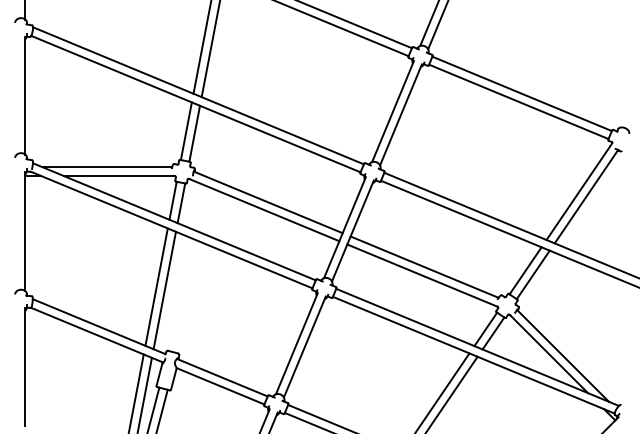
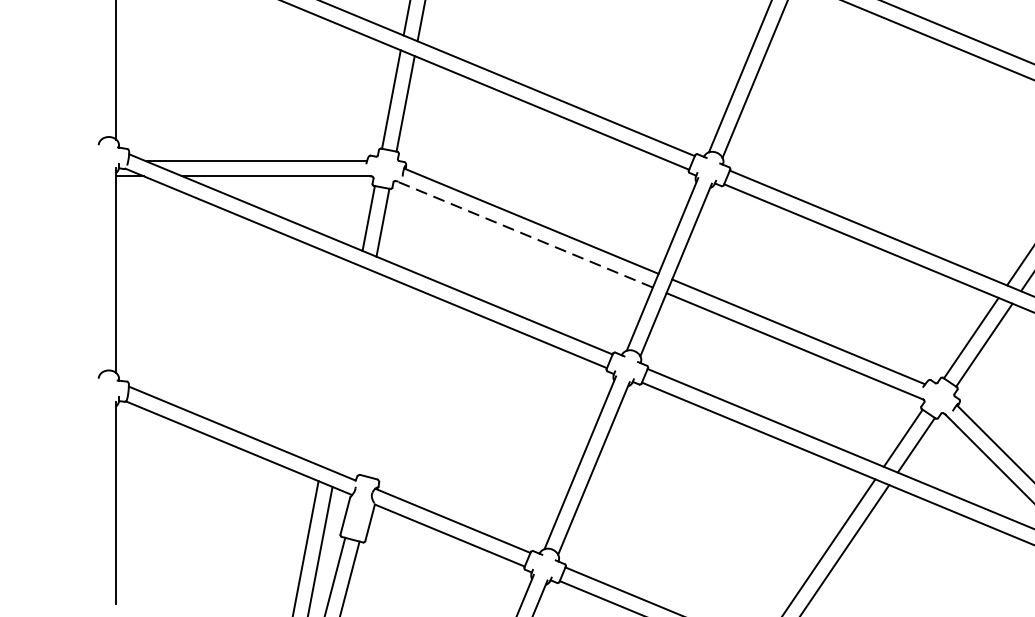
line: (263, 209) -> (523, 233), solid -> dashed
line: (156, 286) -> (340, 364), removed
line: (164, 290) -> (354, 371), removed

